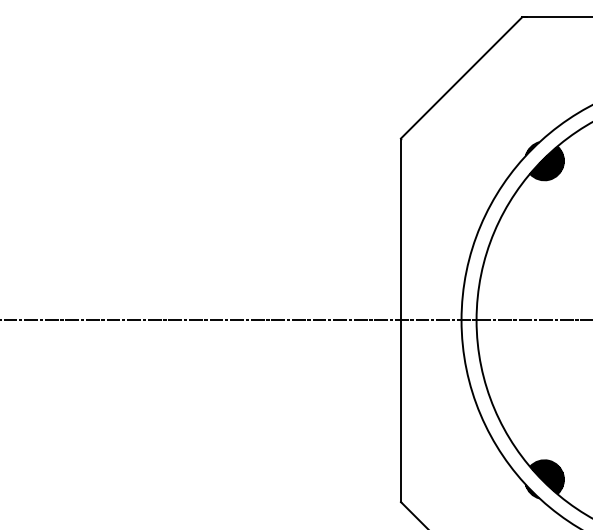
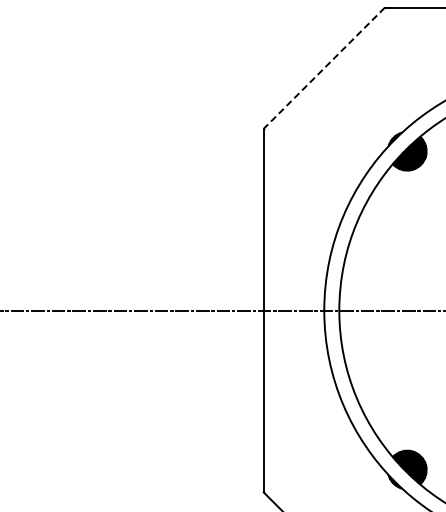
line: (461, 77) -> (324, 67), solid -> dashed

